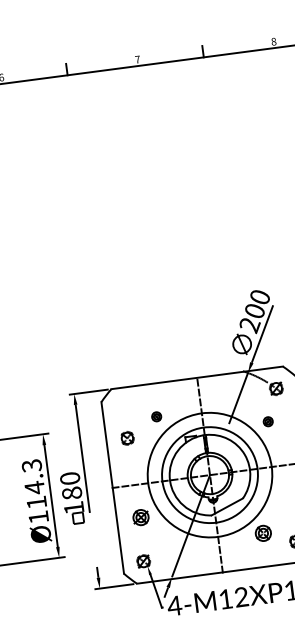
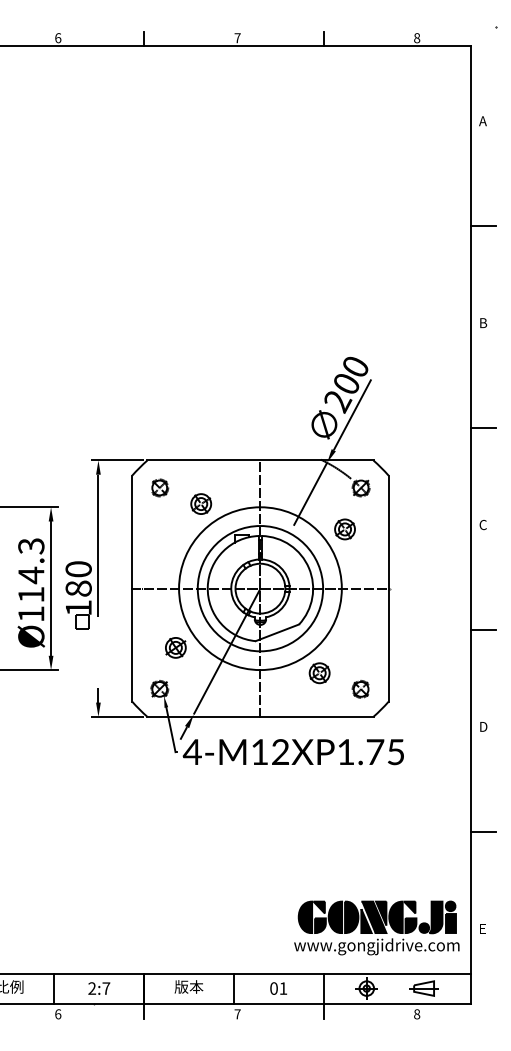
part: (156, 416) -> (201, 503), size x1.67
part: (267, 421) -> (344, 529), size x1.67
part: (127, 437) -> (160, 487), moved
part: (140, 517) -> (175, 647), moved

